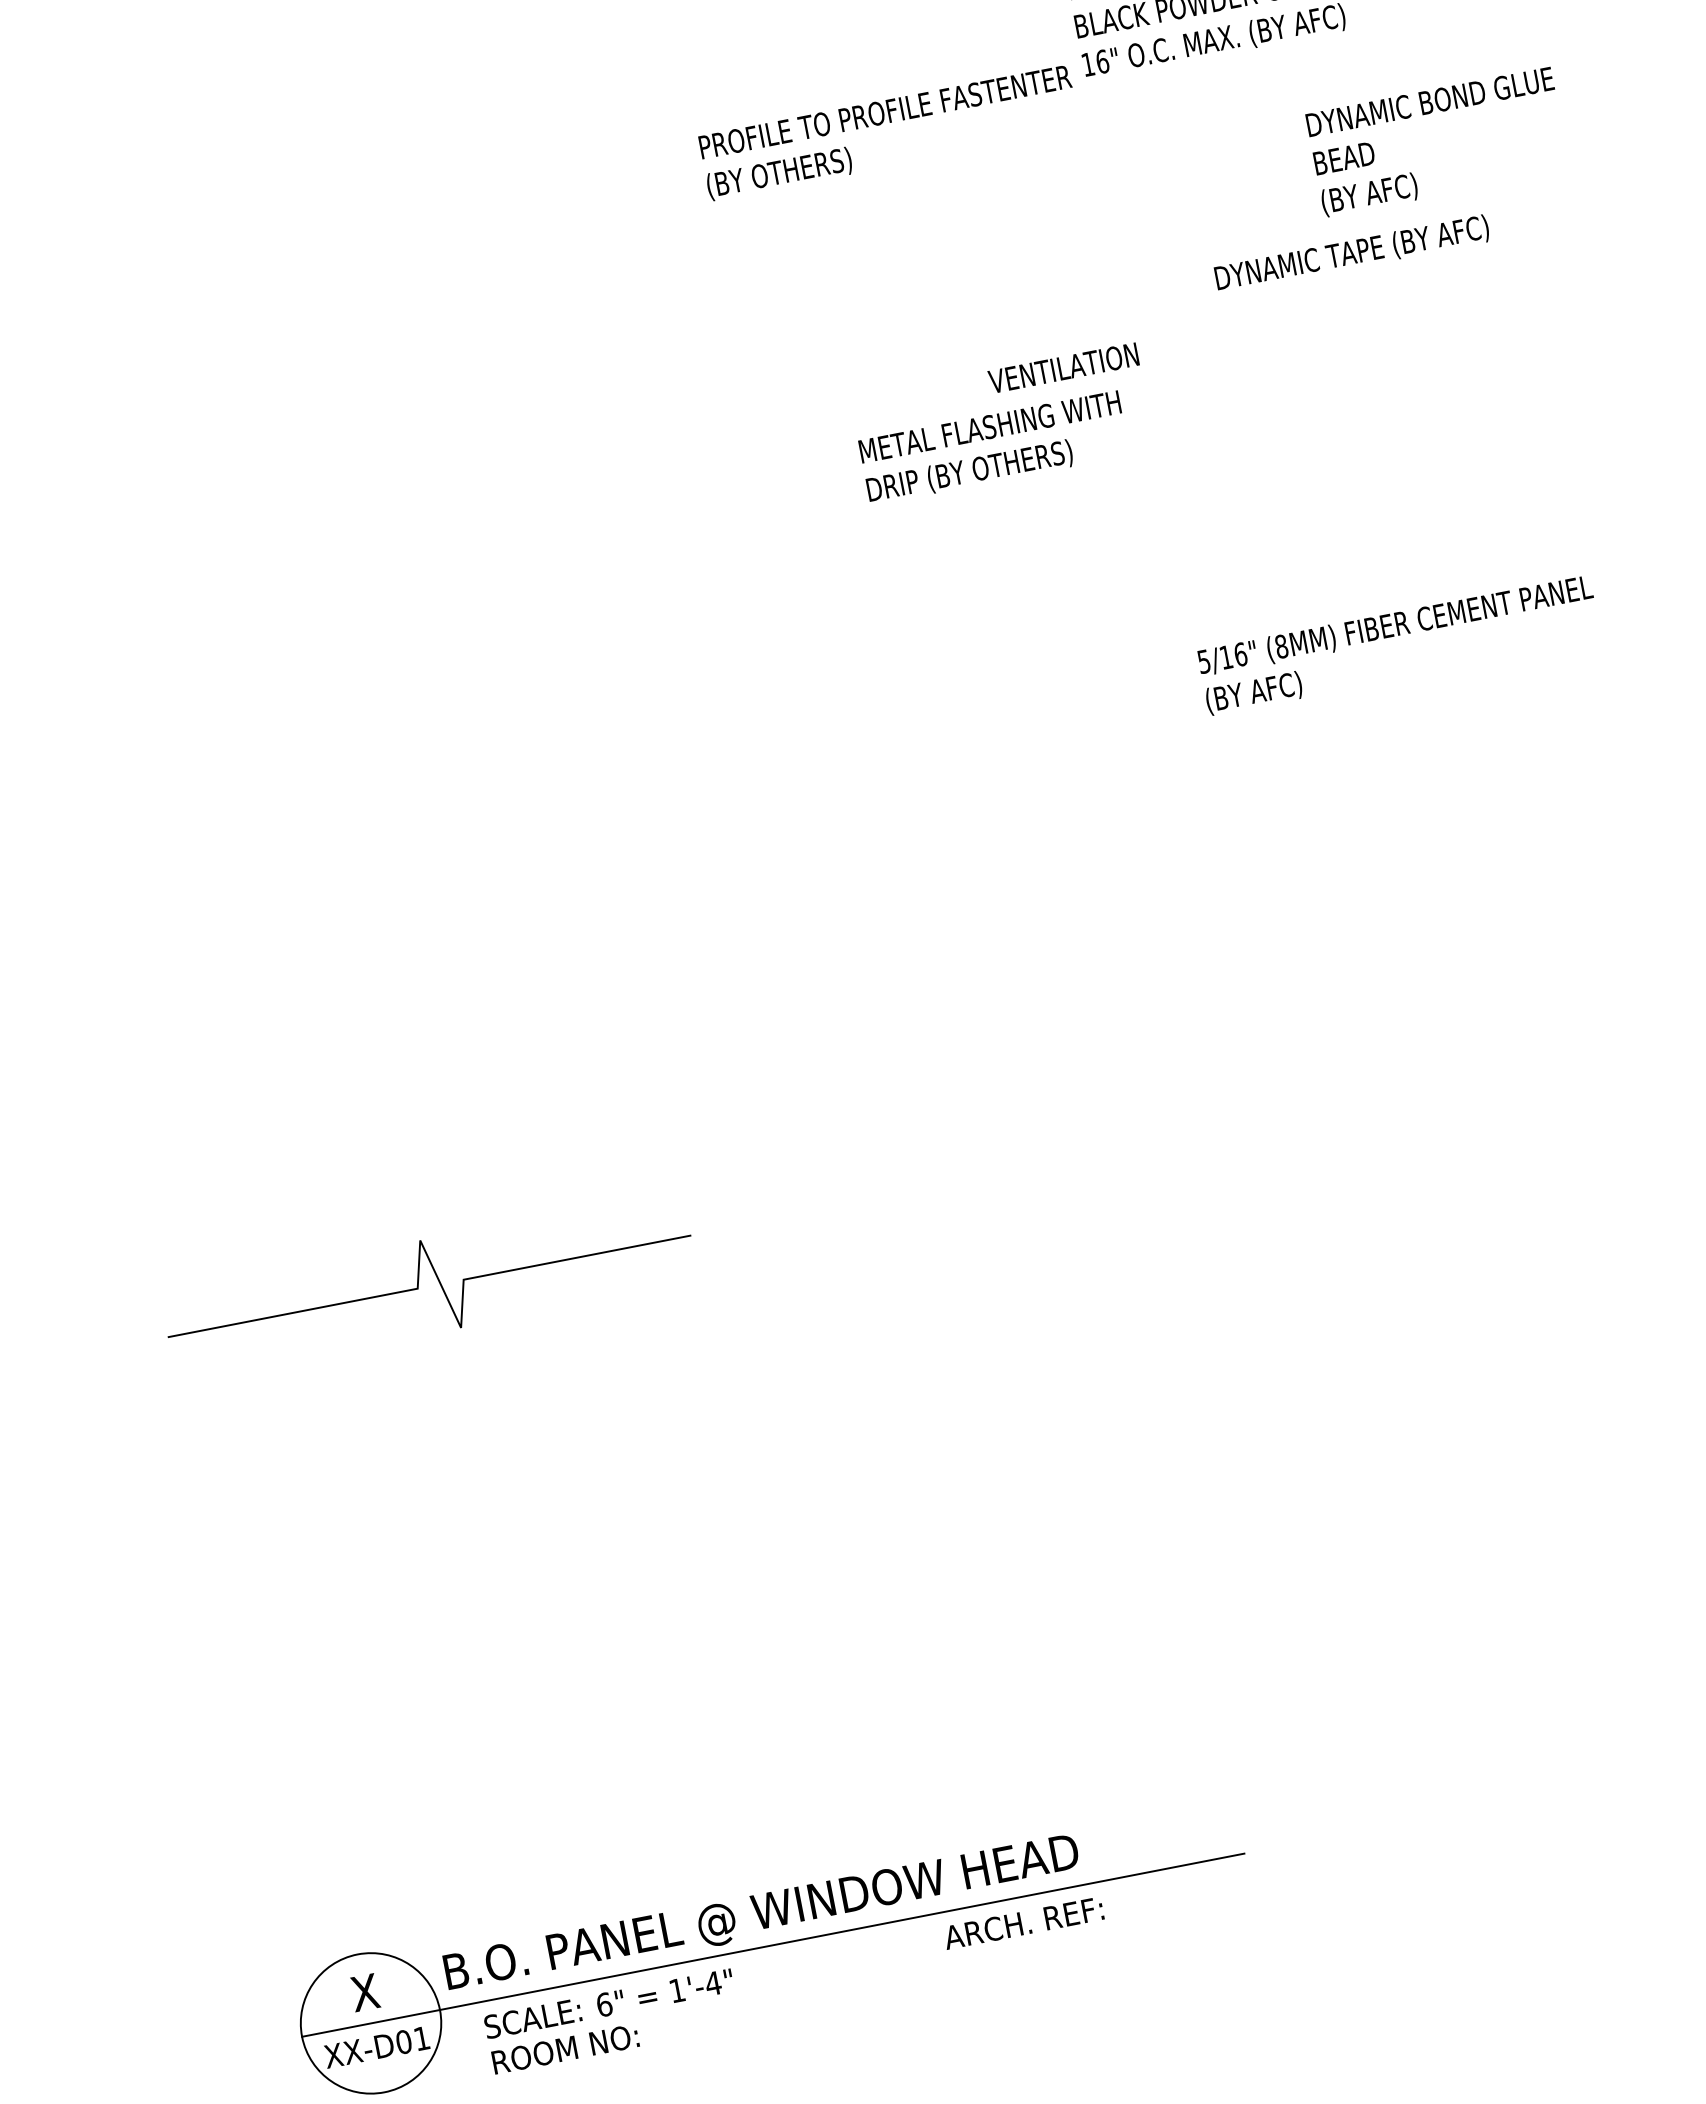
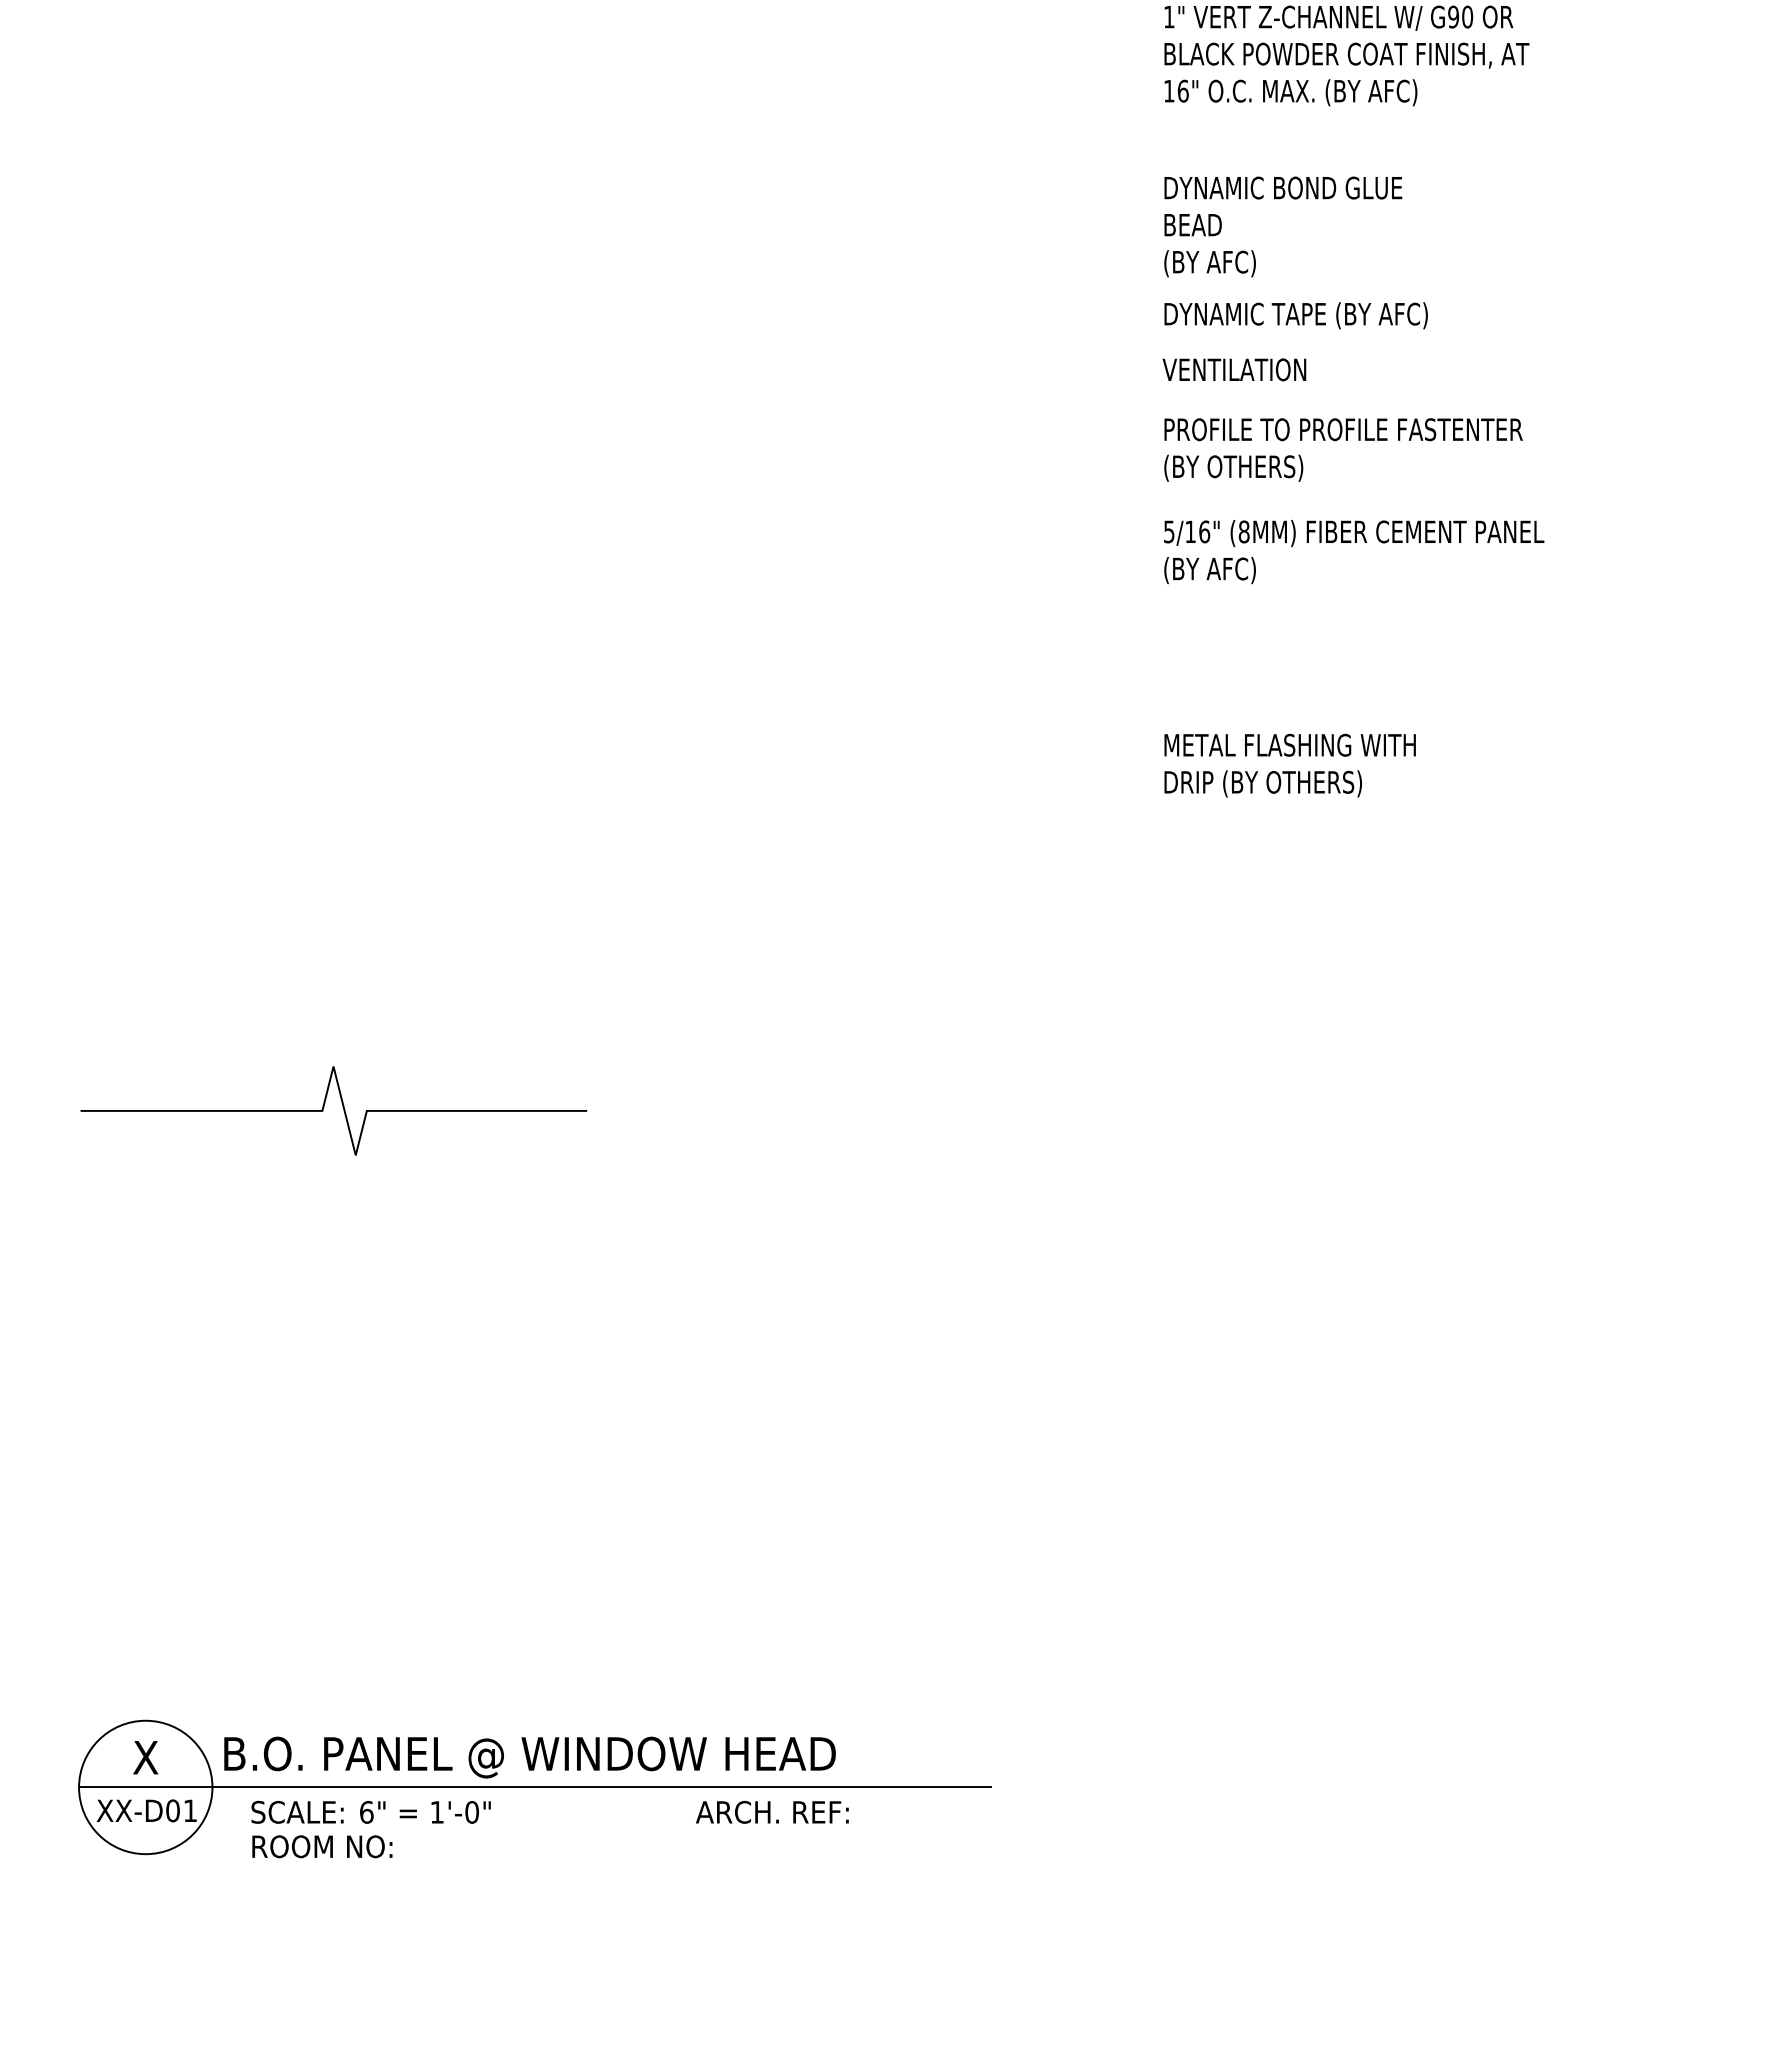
text: (889, 132) -> (1343, 449), moved
text: (1438, 141) -> (1283, 226), moved
text: (1351, 253) -> (1295, 315), moved
text: (1063, 367) -> (1234, 369), moved
text: (993, 447) -> (1289, 765), moved
text: (1399, 645) -> (1354, 552), moved
text: (712, 1983) -> (471, 1812), 1'-4" -> 1'-0"

